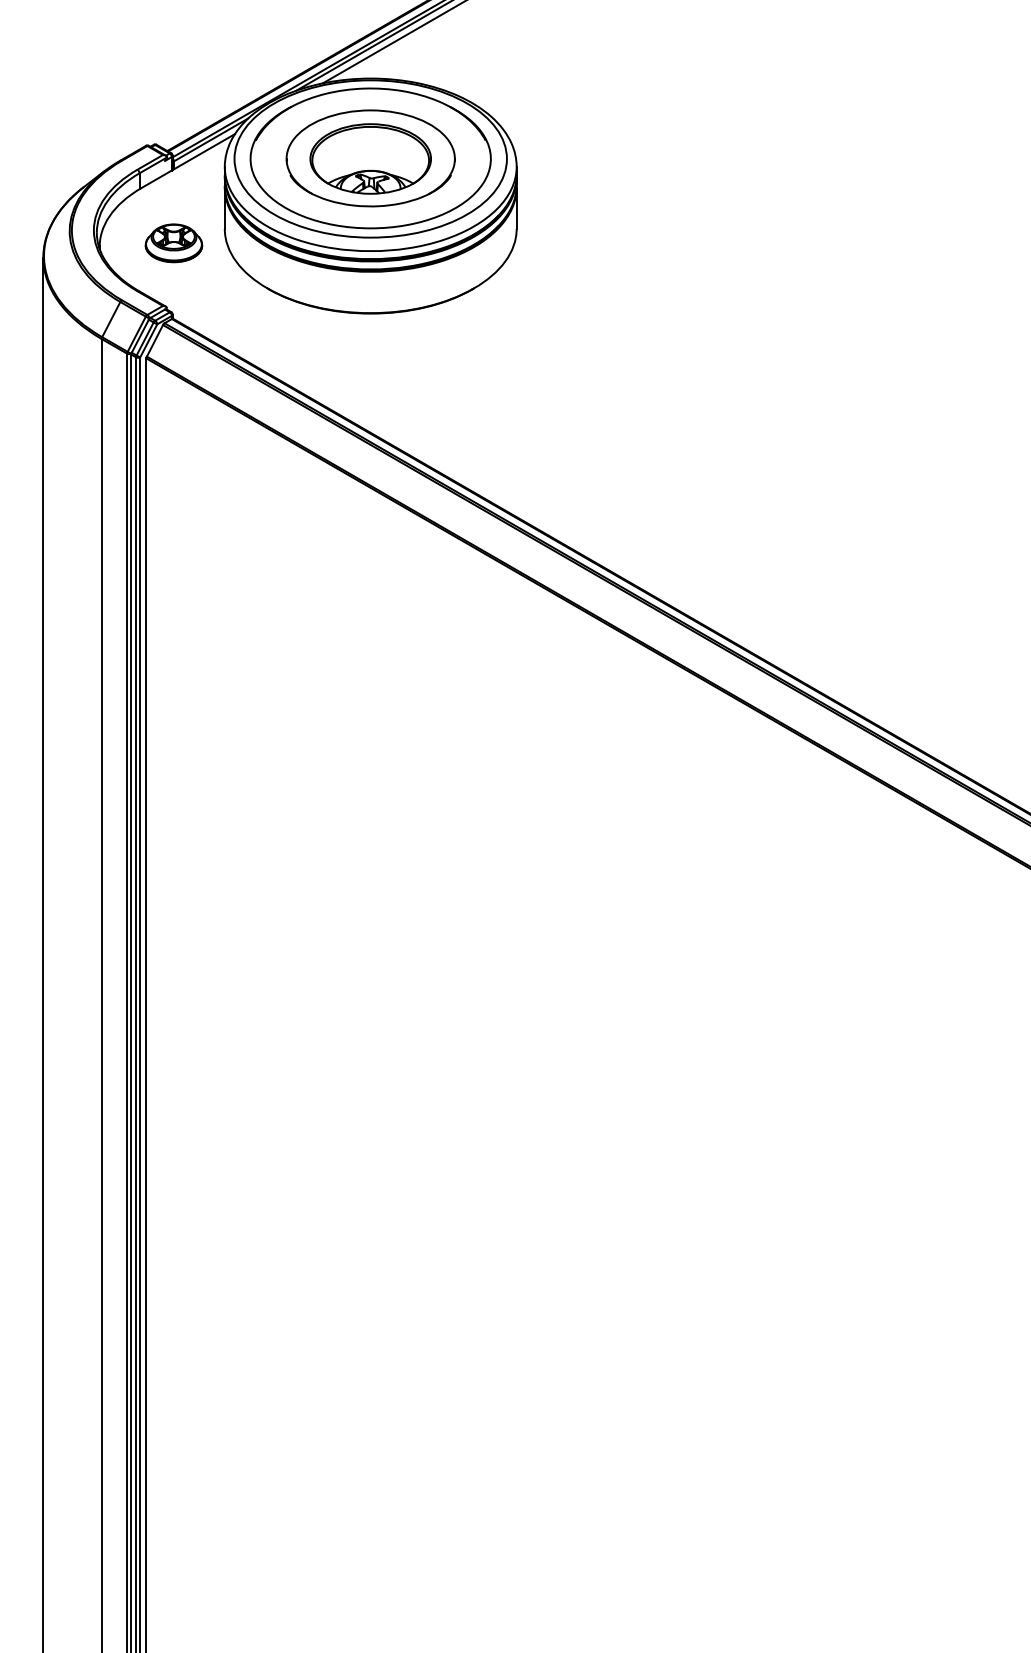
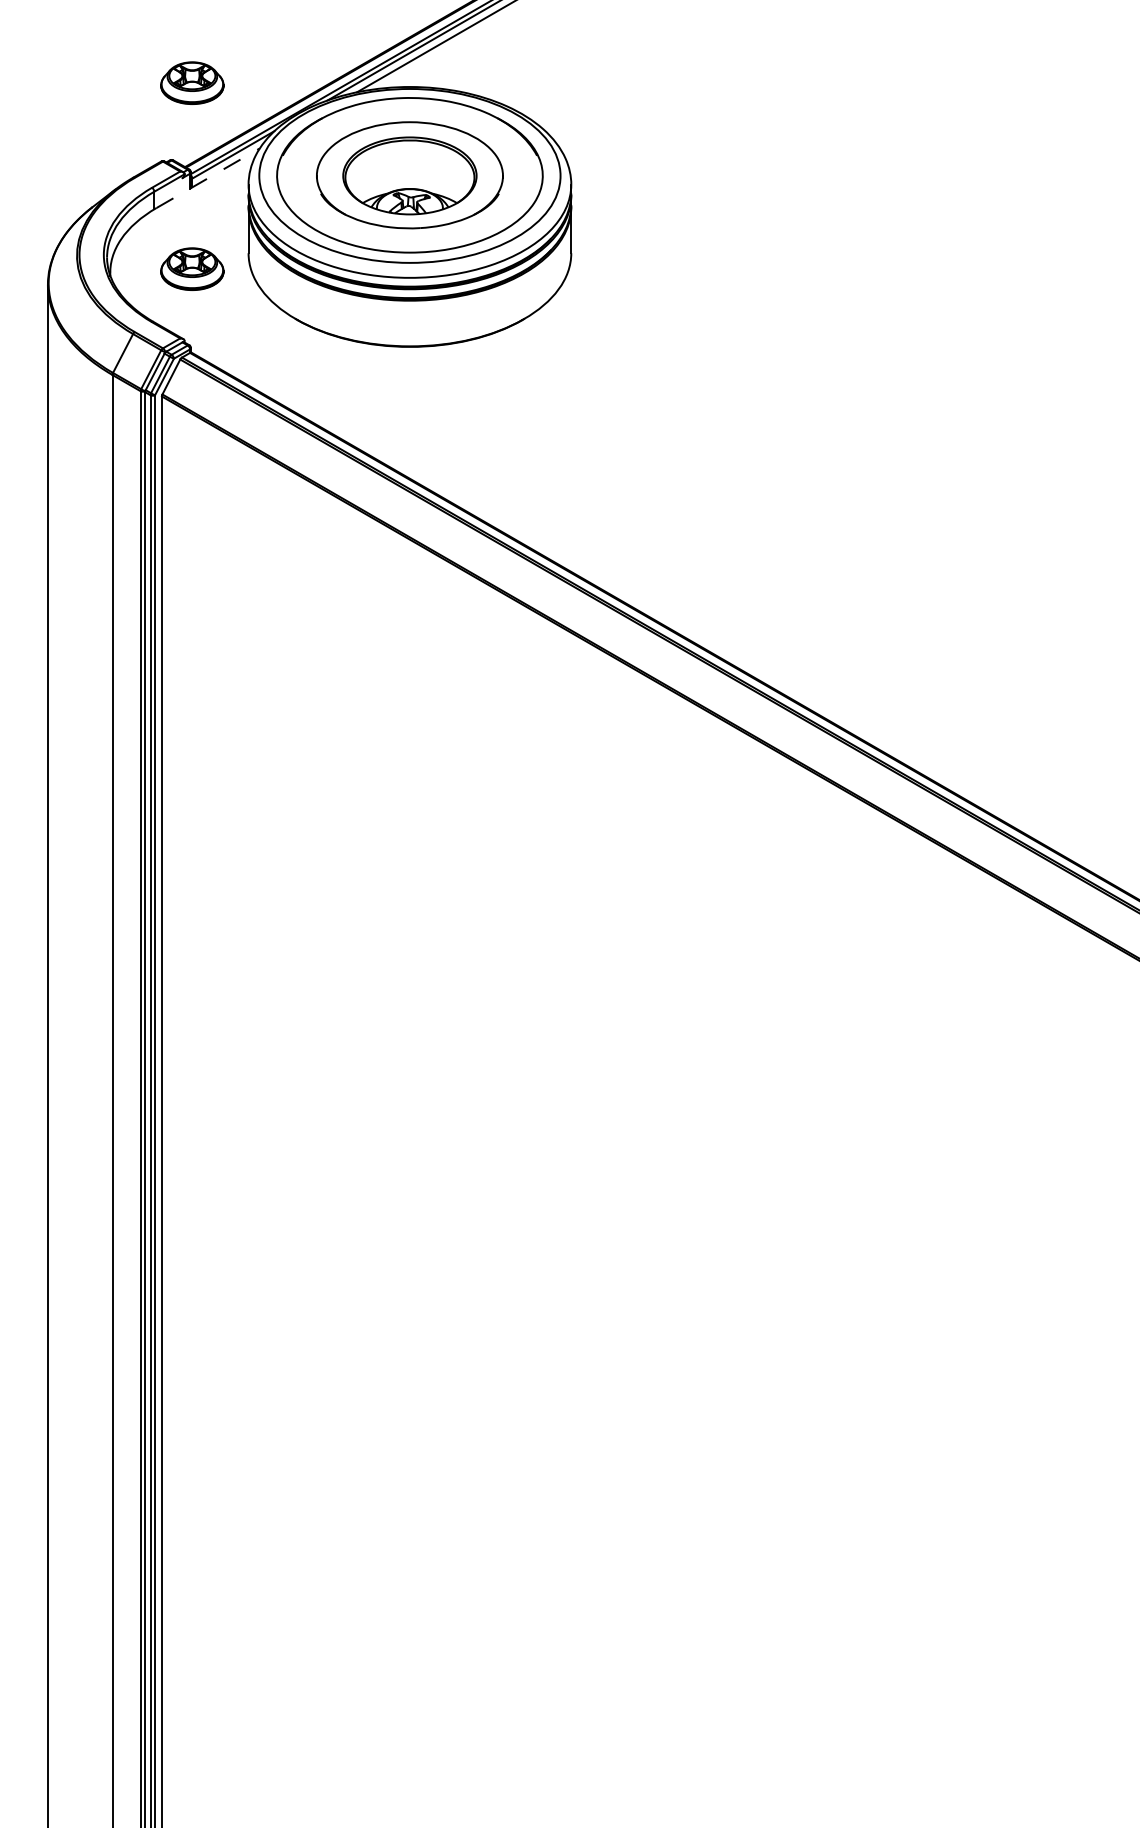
part: (174, 74) -> (192, 82), added
line: (188, 161) -> (208, 178), solid -> dashed

